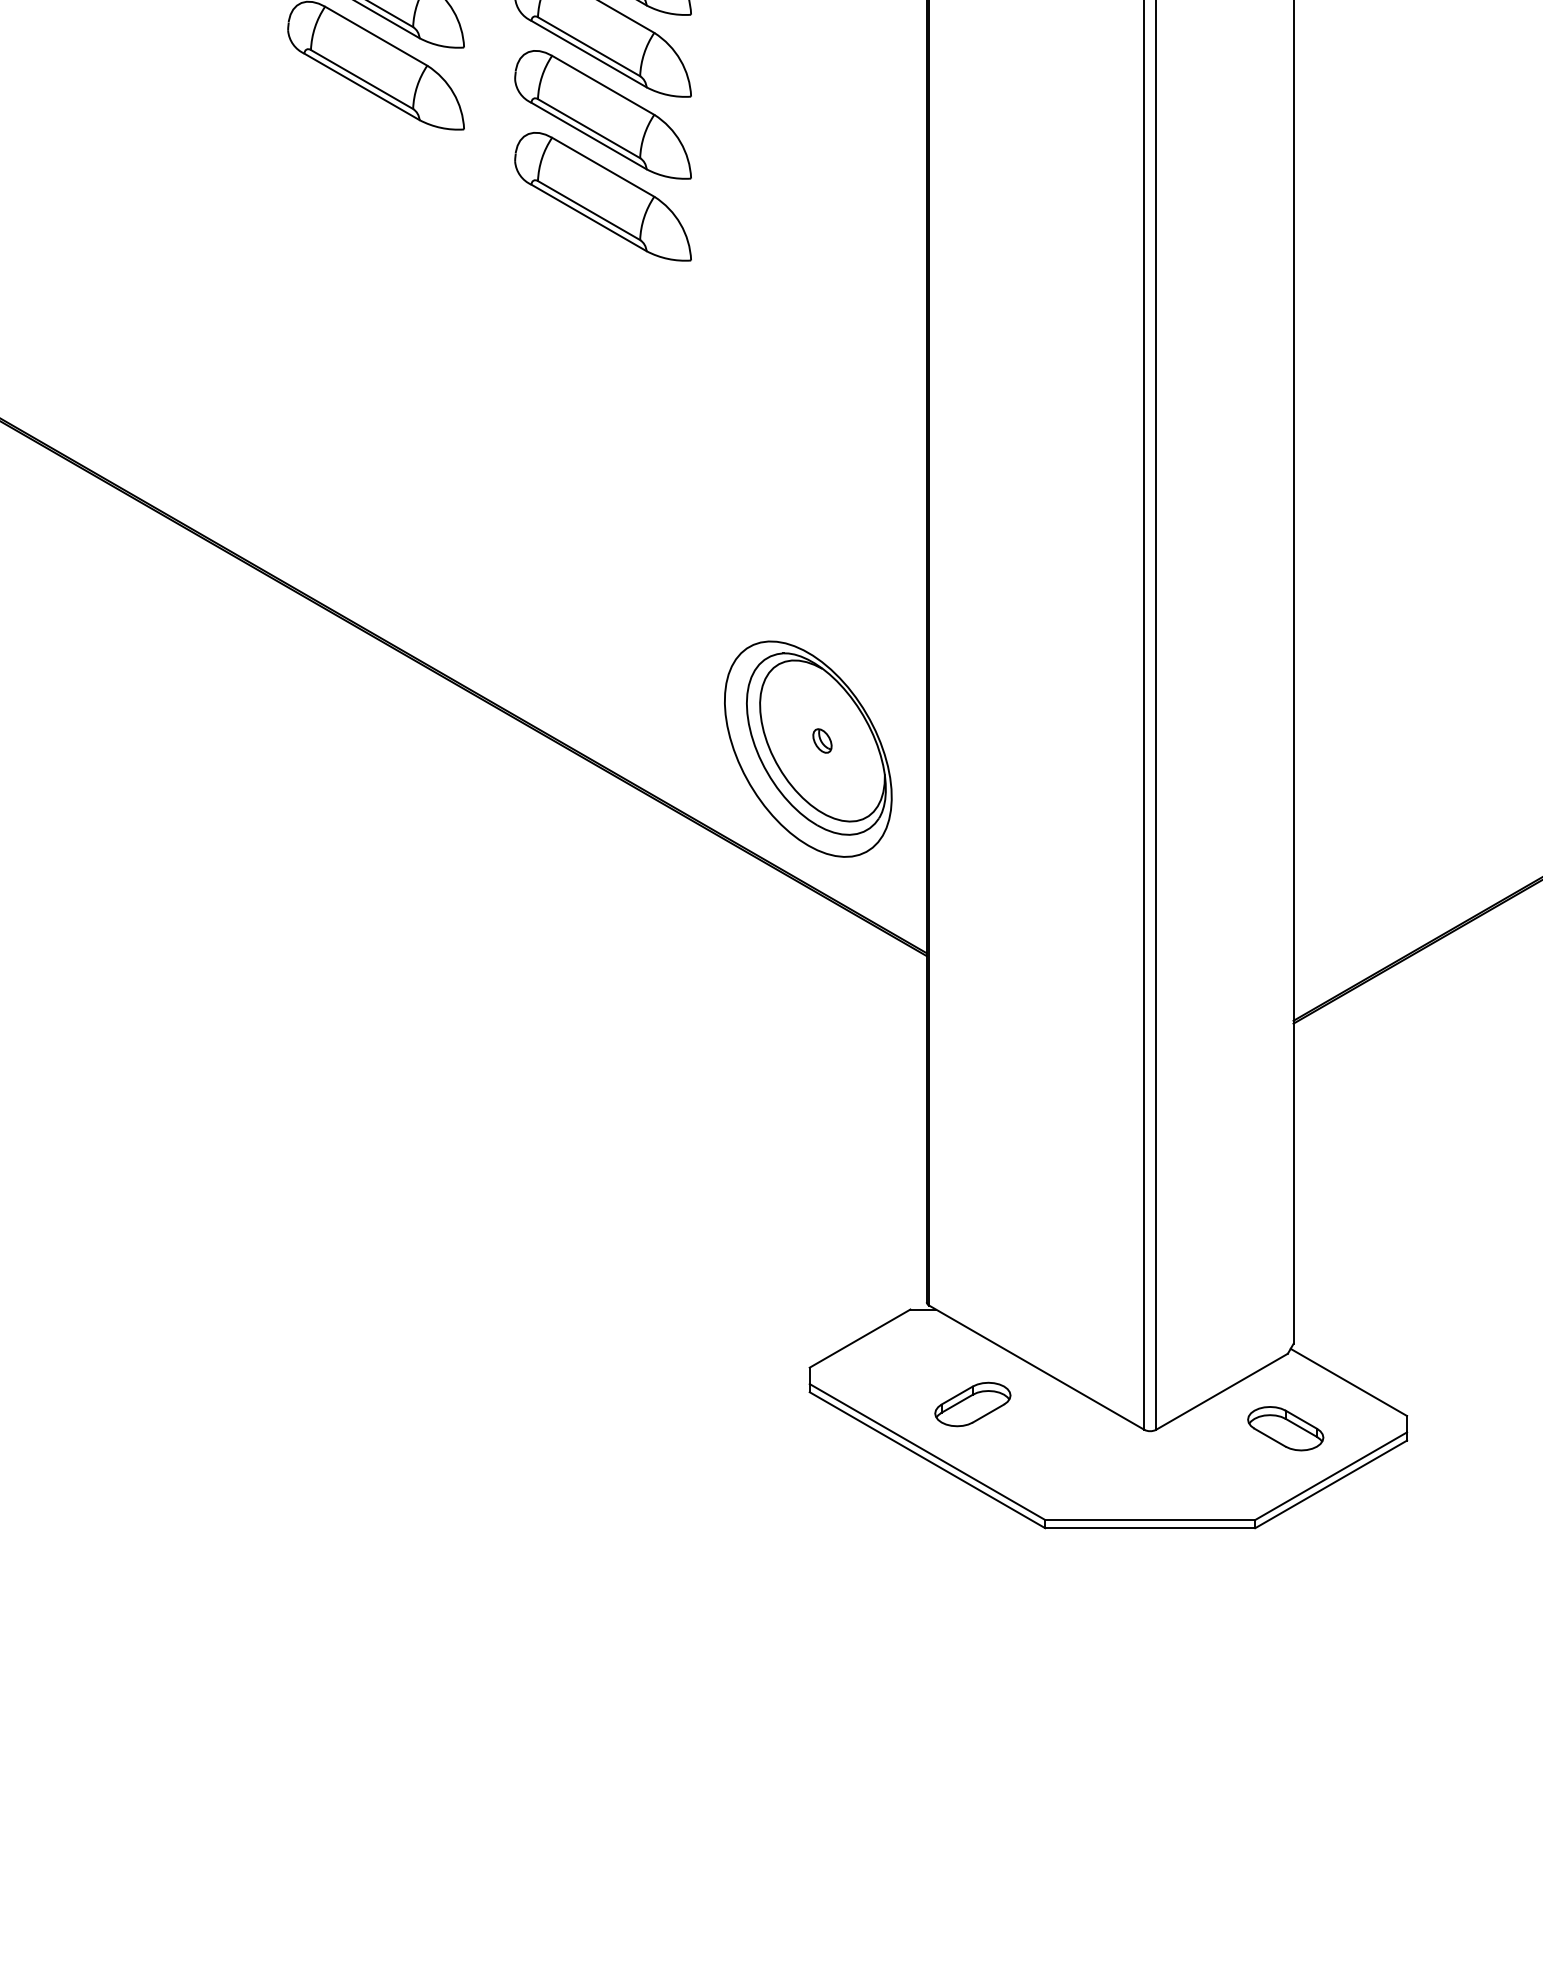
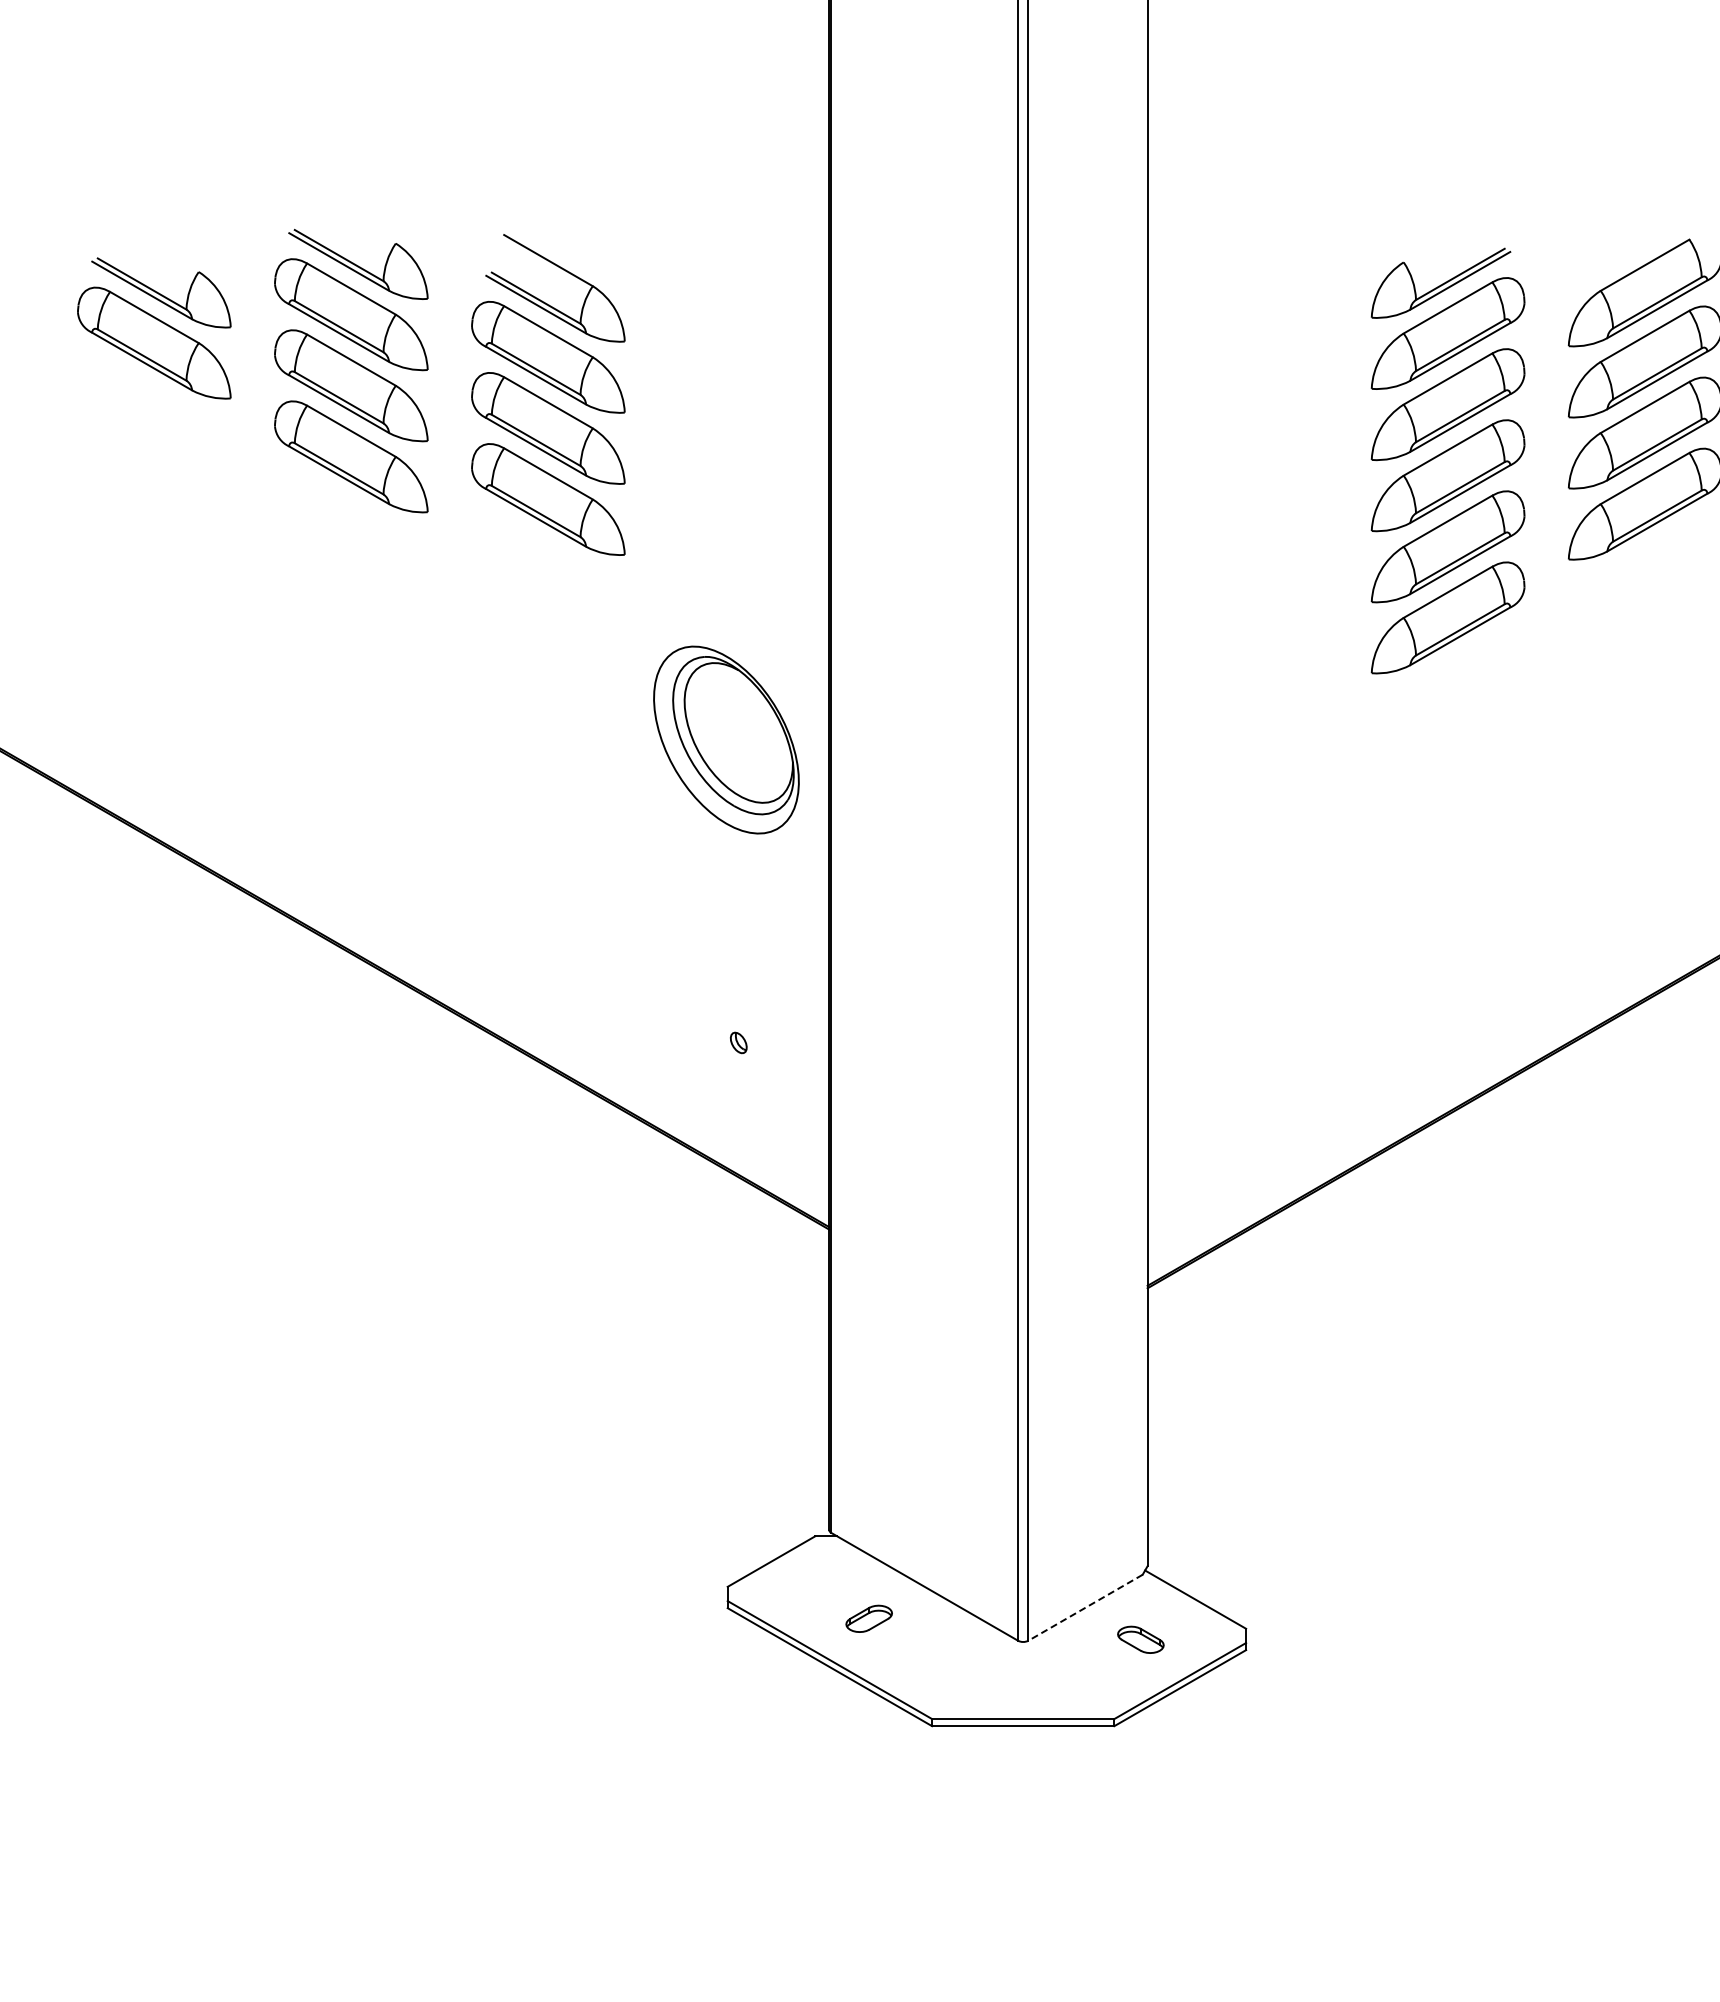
part: (603, 196) -> (548, 570), removed
part: (808, 748) -> (726, 739), moved
line: (1221, 1391) -> (1085, 1607), solid -> dashed
part: (971, 1404) -> (868, 1618), size x0.7
part: (1285, 1428) -> (1140, 1639), size x0.7

